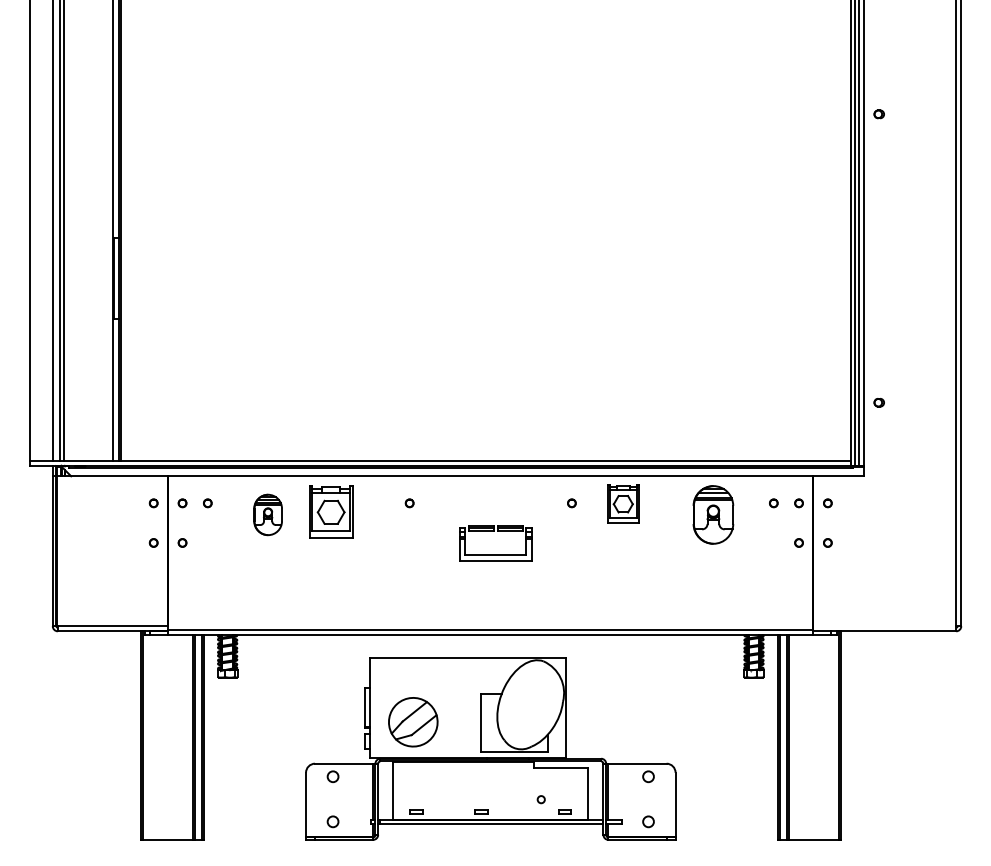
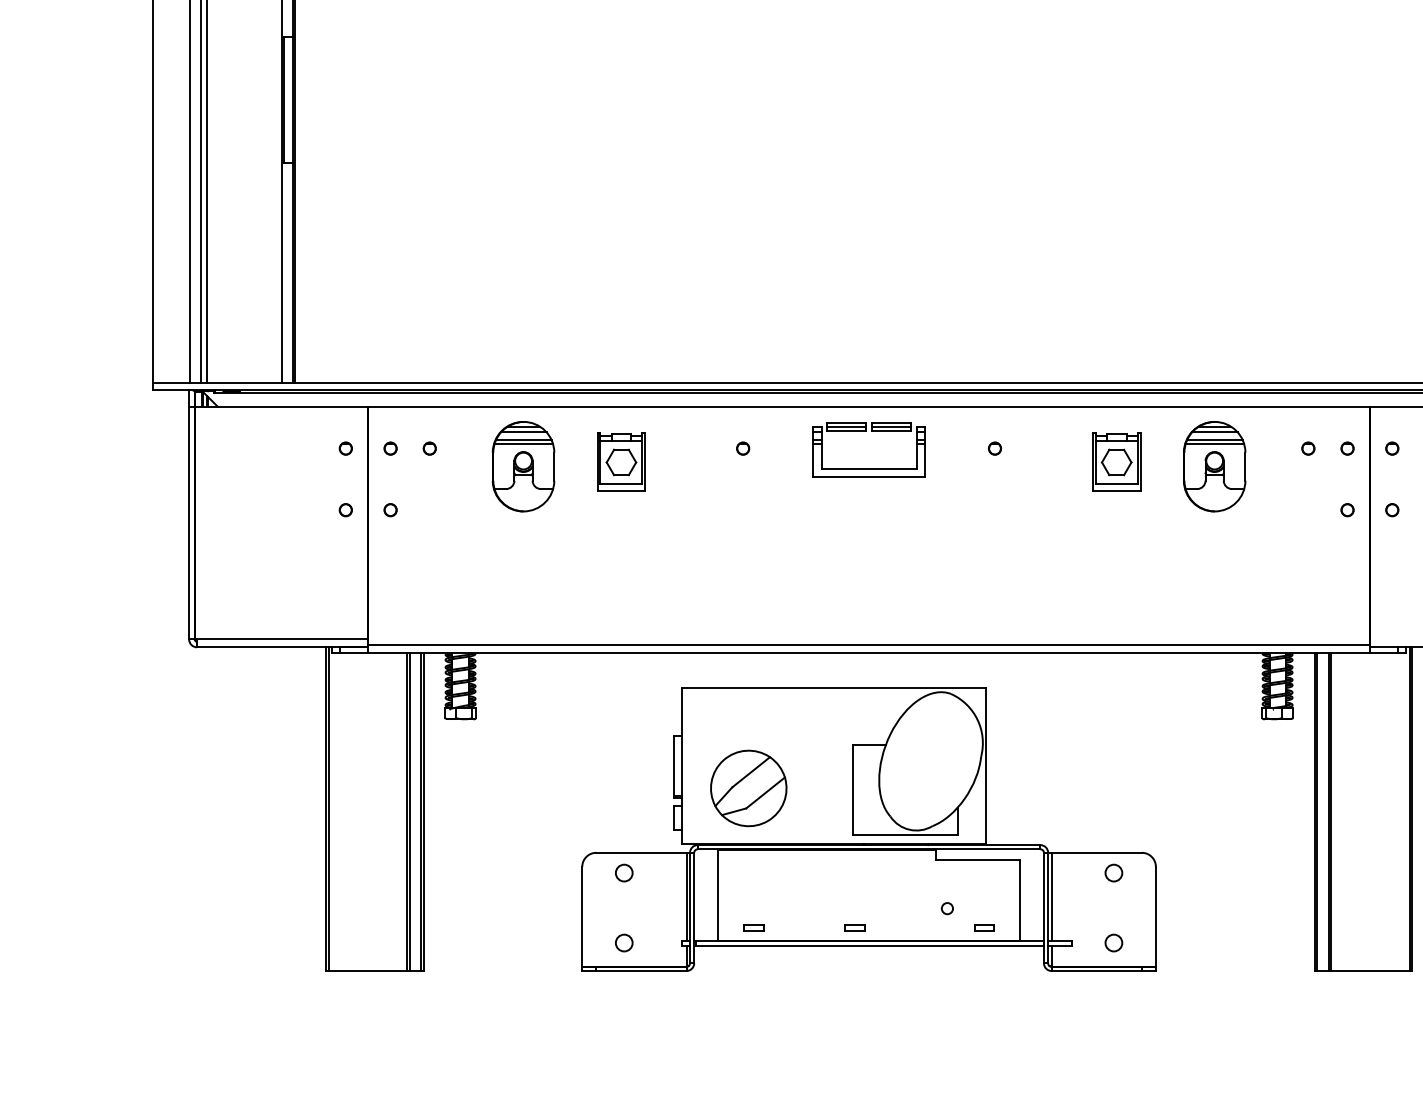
part: (623, 503) -> (1116, 461), moved
part: (331, 511) -> (621, 461), size x0.71
part: (267, 514) -> (522, 465), size x1.43
part: (495, 554) -> (868, 467), moved

